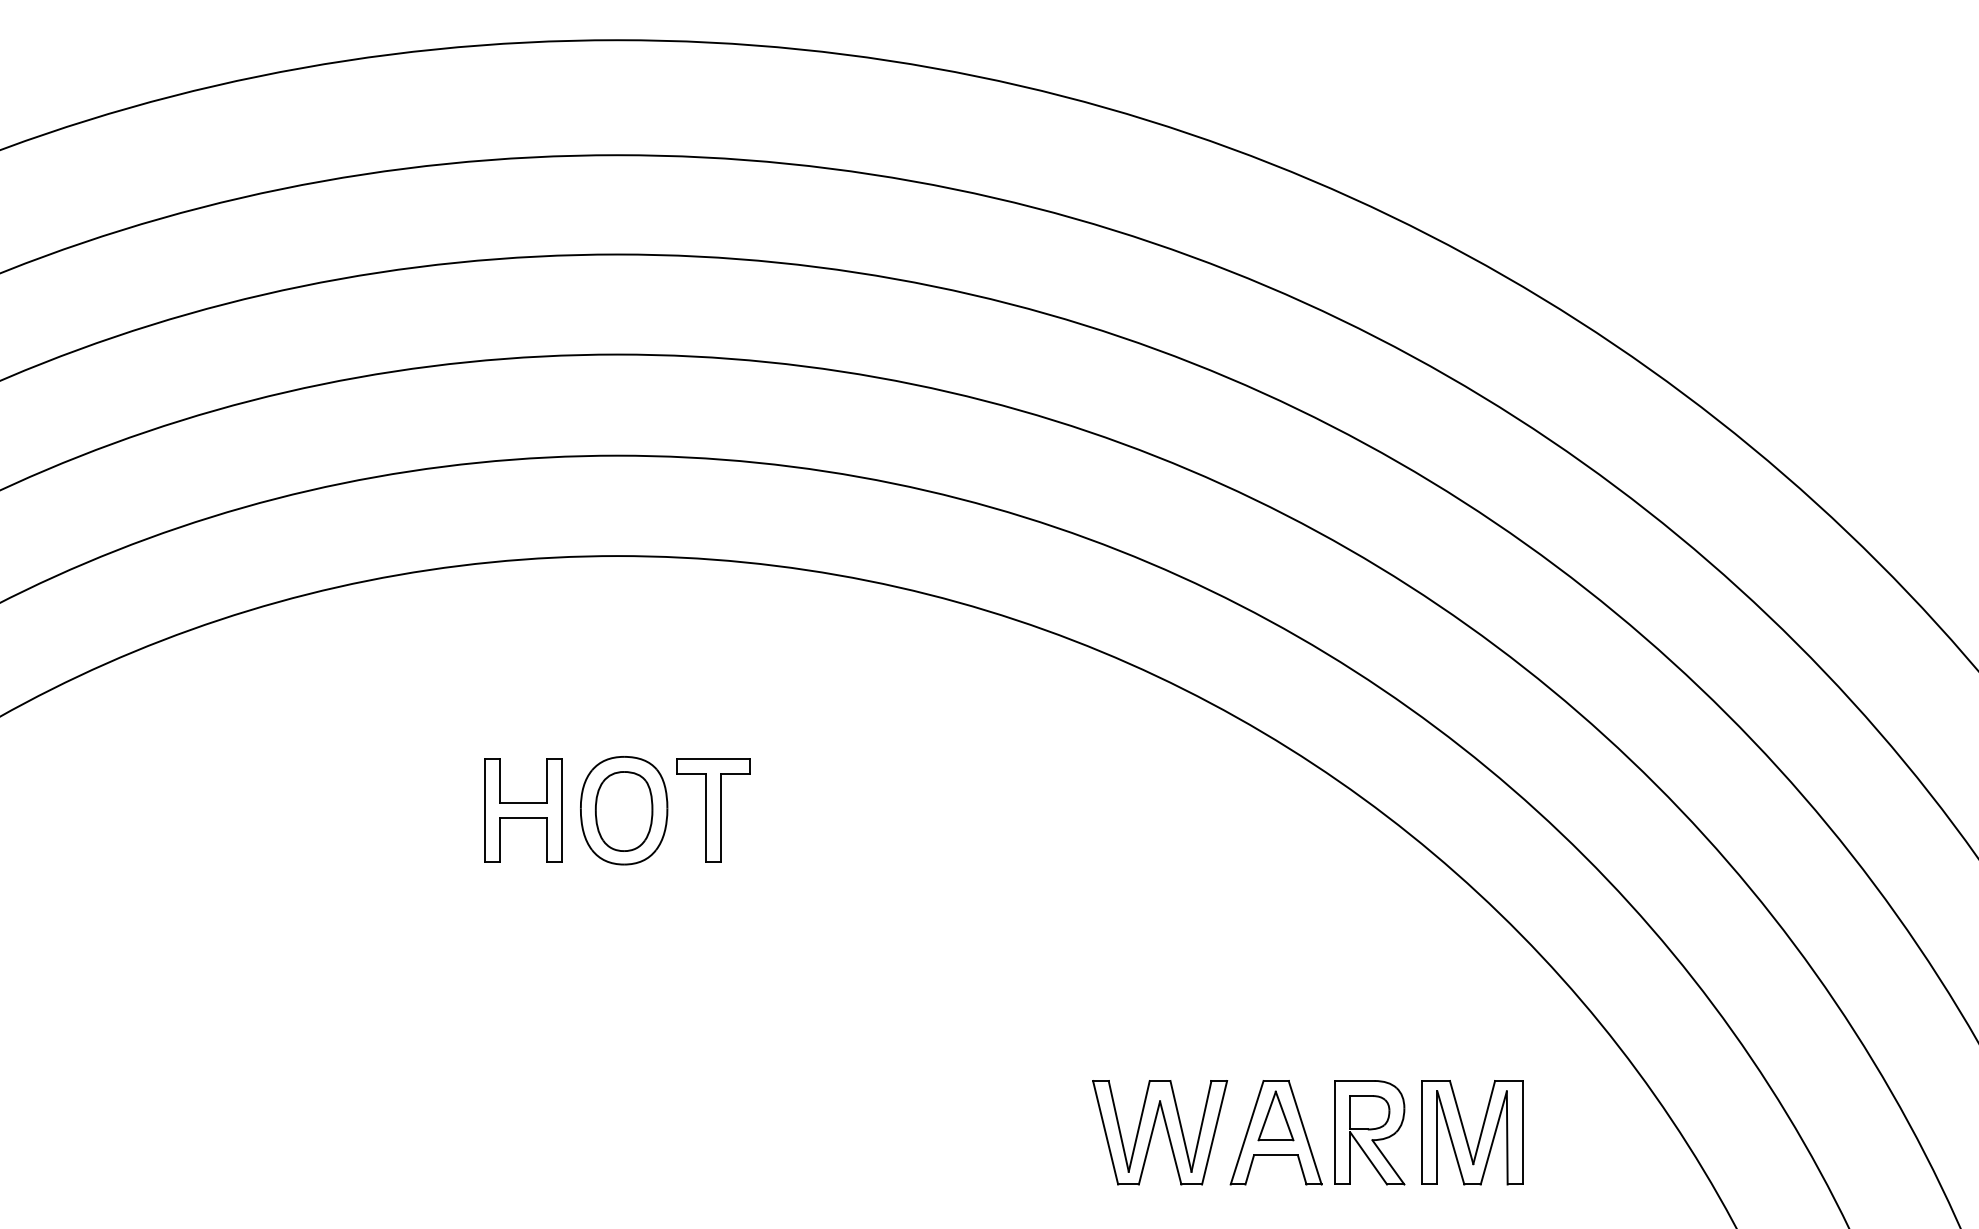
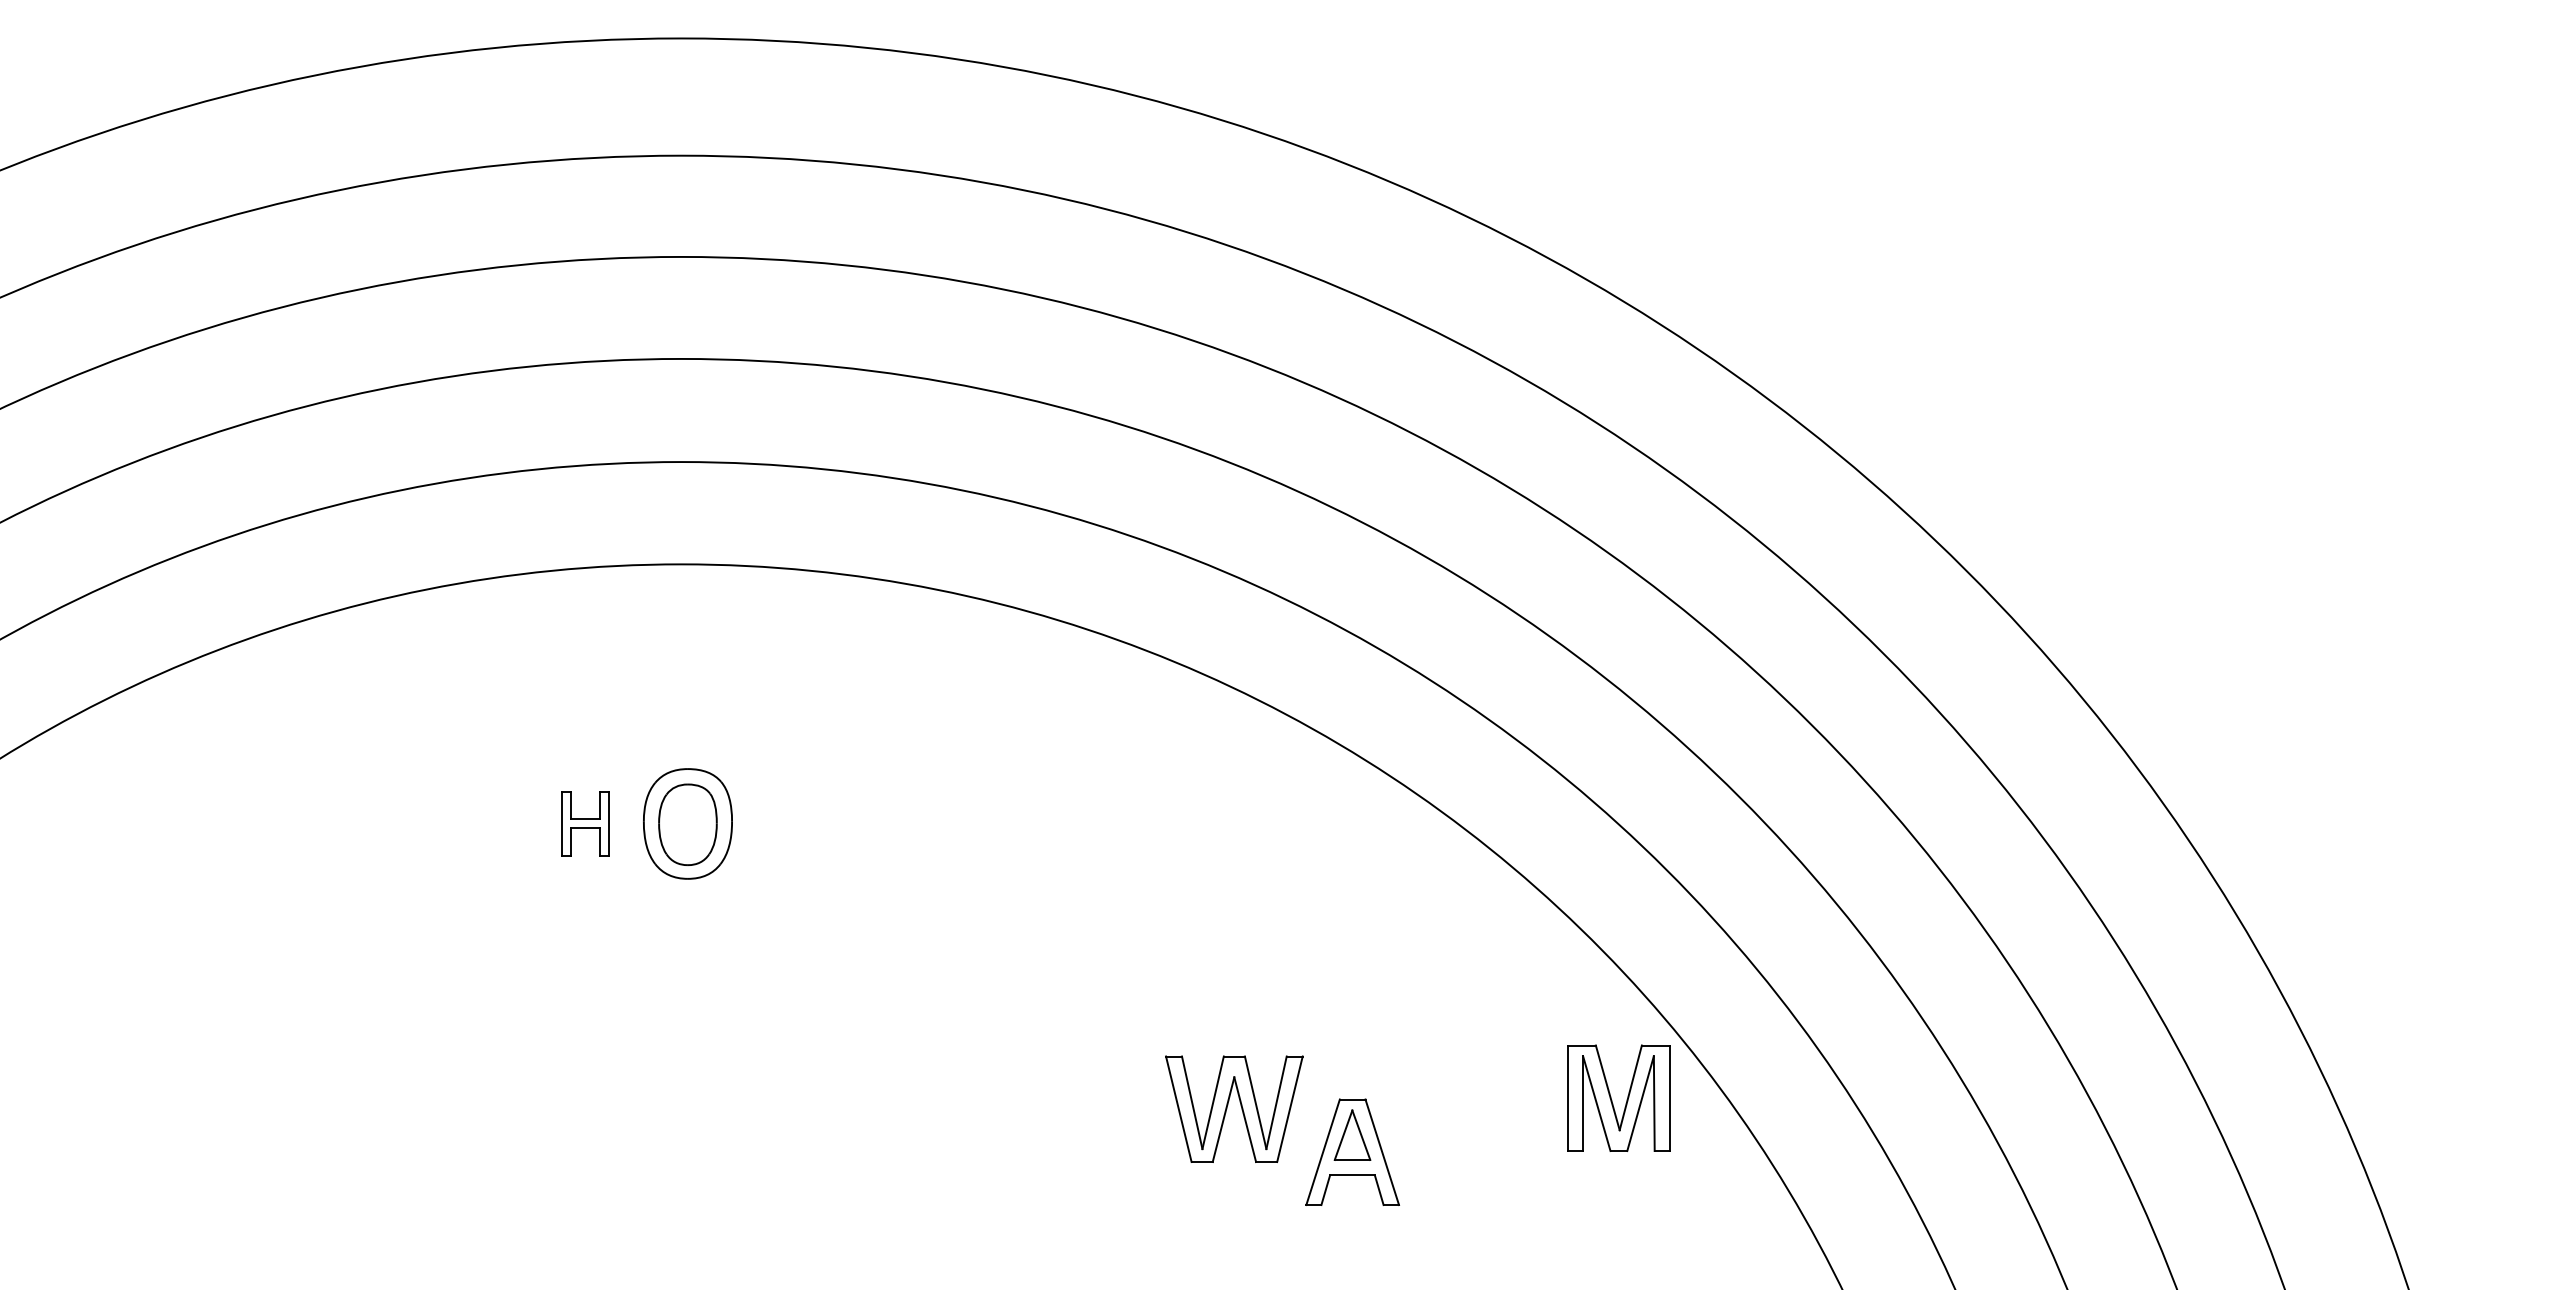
part: (523, 810) -> (585, 823), size x0.6
part: (712, 810) -> (778, 823), removed
part: (1166, 1130) -> (1240, 1106), moved
part: (1370, 1132) -> (1448, 1152), removed
part: (1466, 1134) -> (1612, 1100), moved

